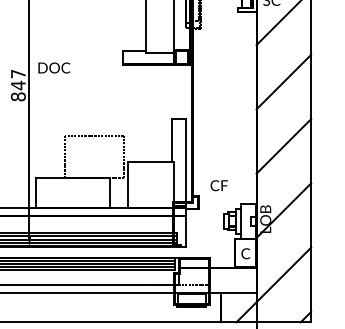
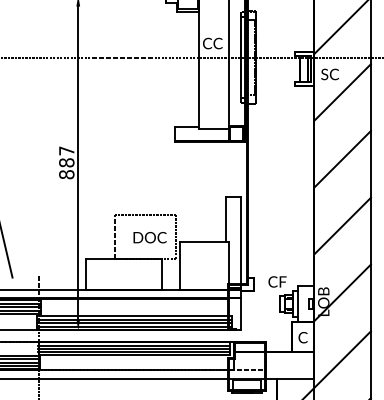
text: (53, 67) -> (149, 237), moved
text: (18, 85) -> (66, 162), 847 -> 887
text: (219, 185) -> (277, 281), moved

